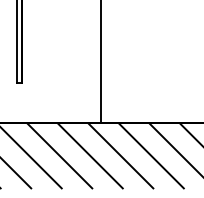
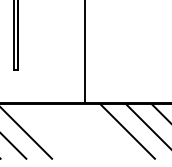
line: (59, 155) -> (50, 131), removed
line: (89, 155) -> (75, 131), removed
line: (120, 155) -> (101, 131), removed

